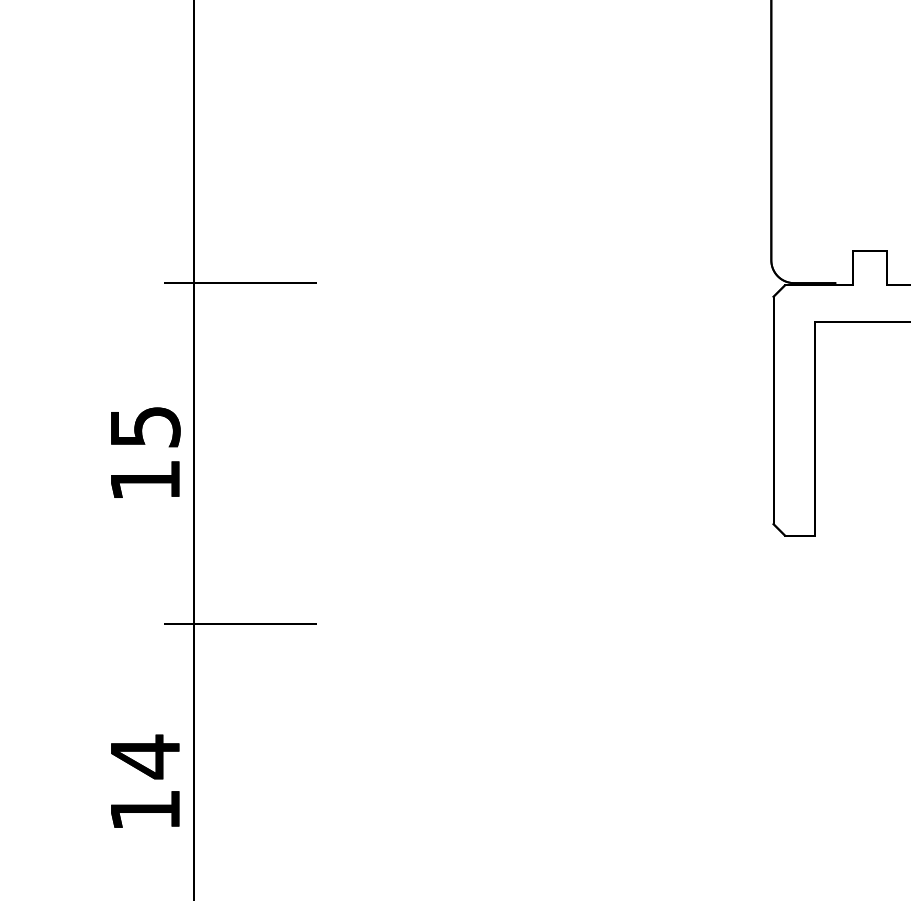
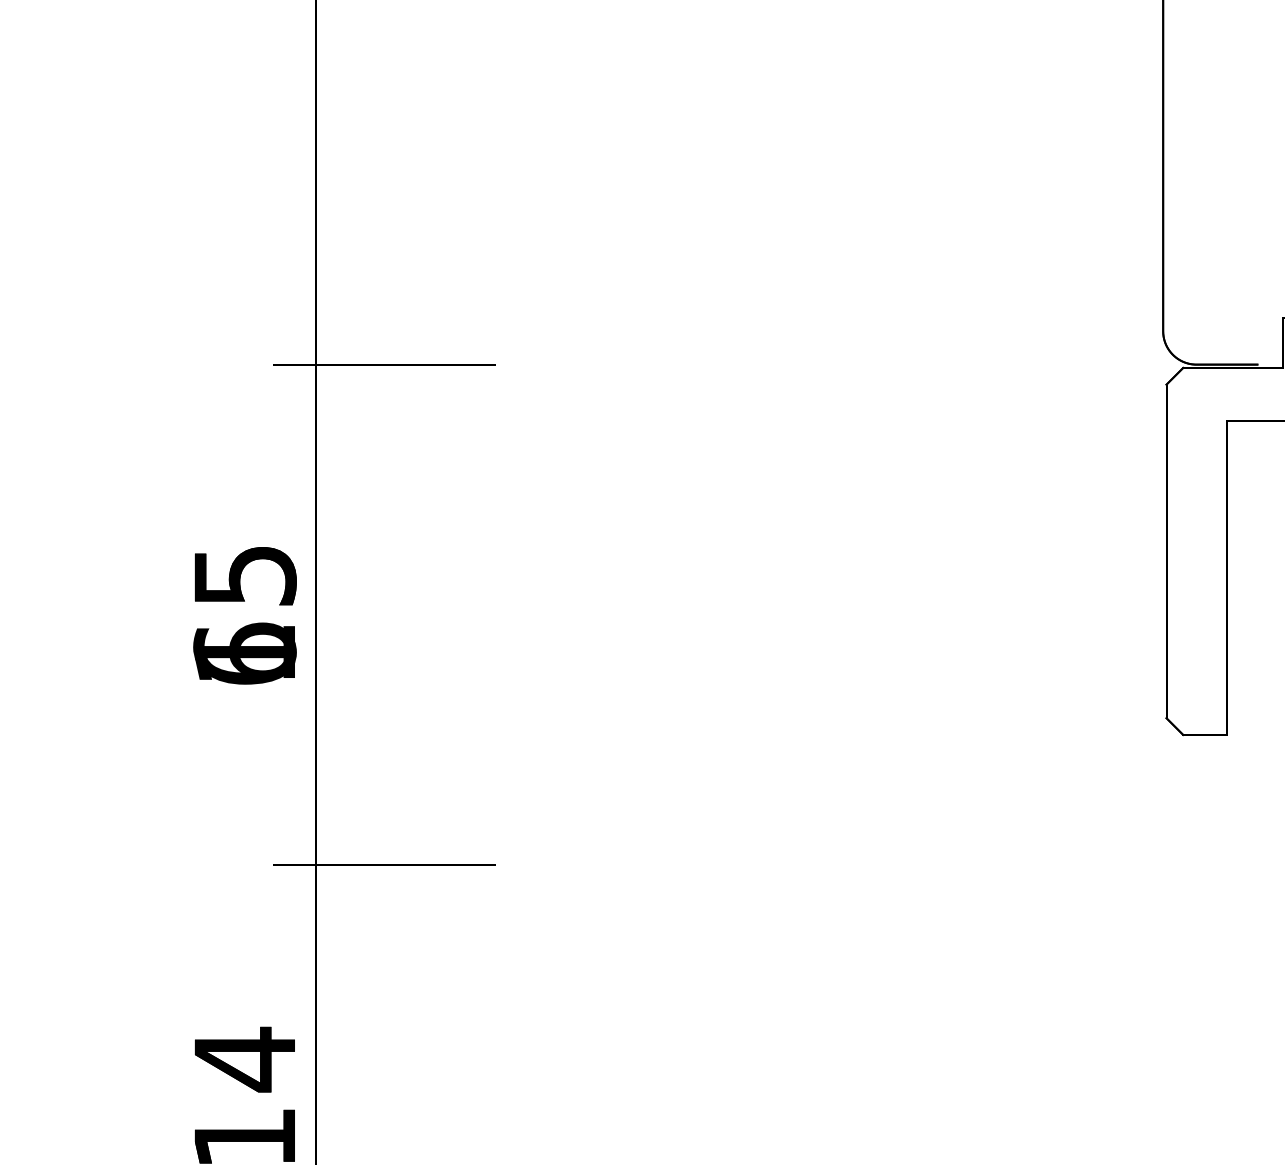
text: (145, 480) -> (245, 654), 15 -> 65

